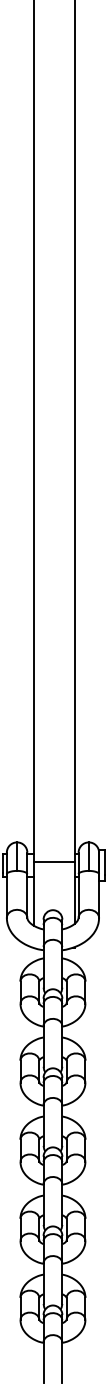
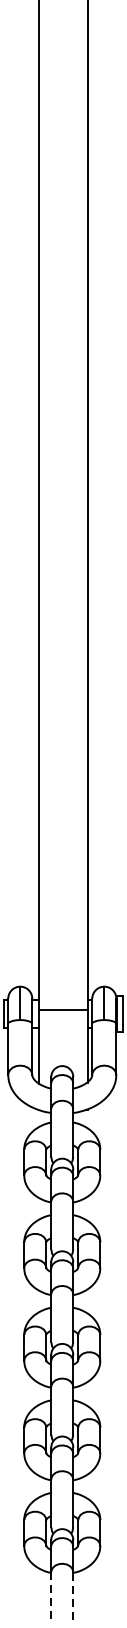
line: (62, 1362) -> (73, 1595), solid -> dashed
line: (43, 1363) -> (51, 1597), solid -> dashed

